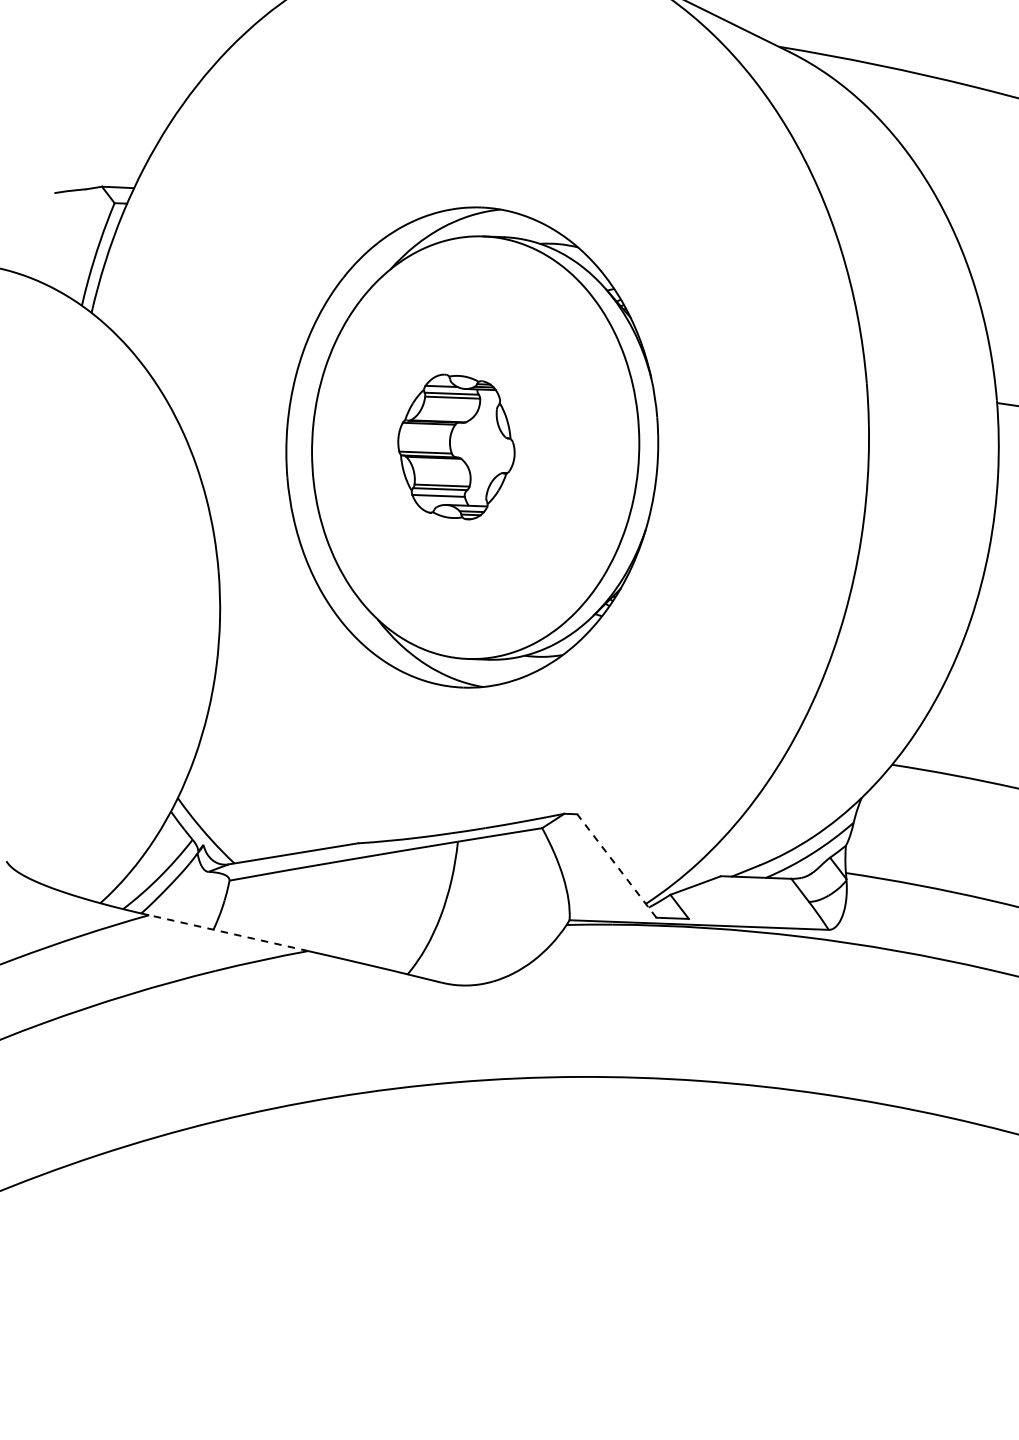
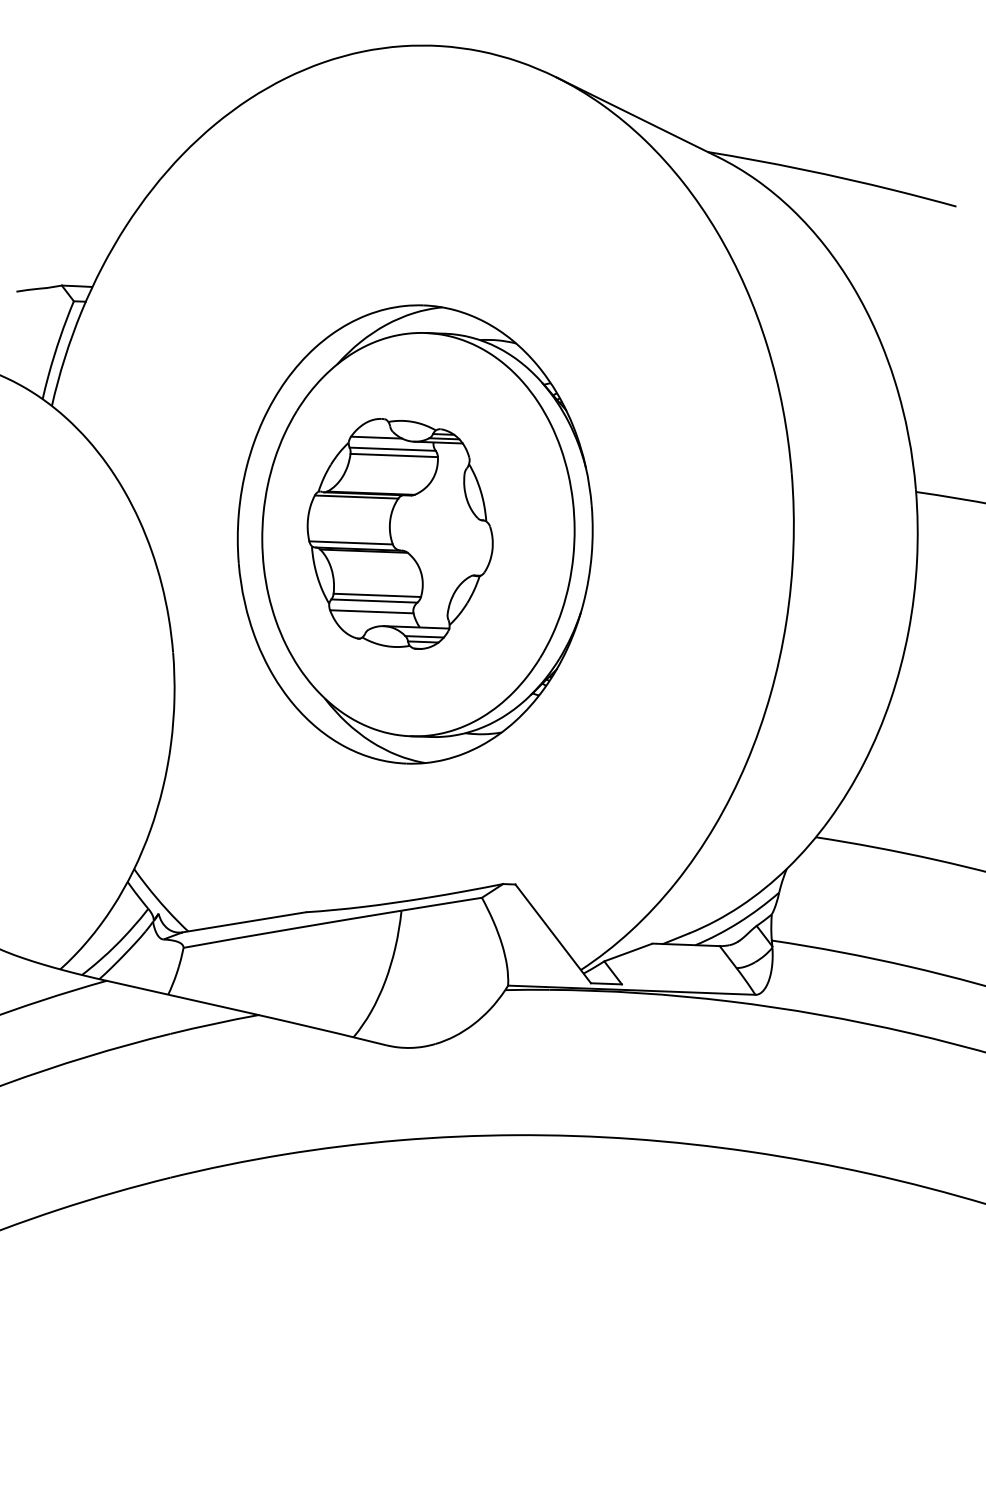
part: (455, 446) -> (399, 533), size x1.67
line: (616, 865) -> (552, 933), dashed -> solid
line: (228, 932) -> (182, 997), dashed -> solid

